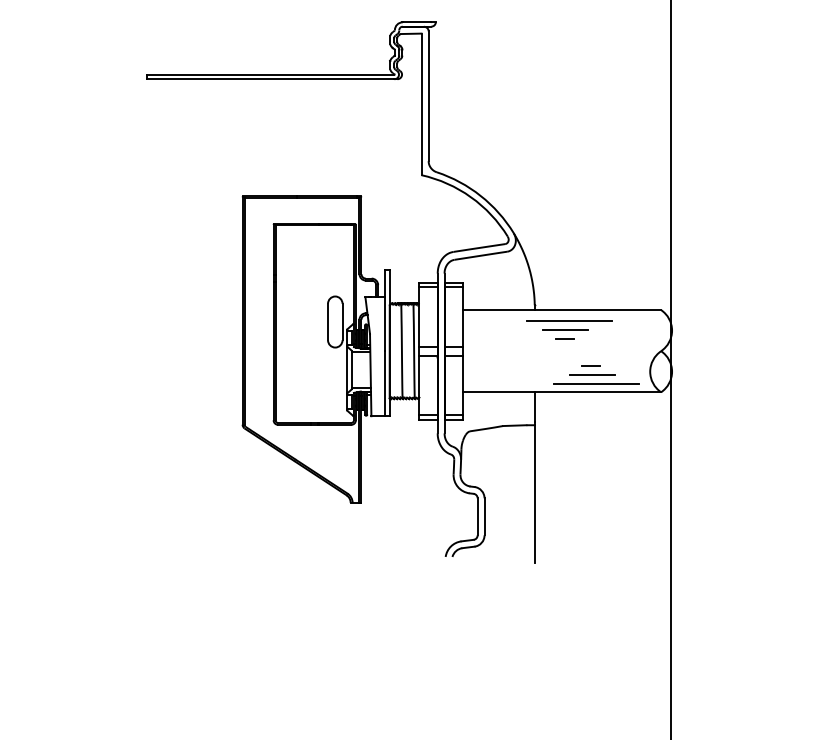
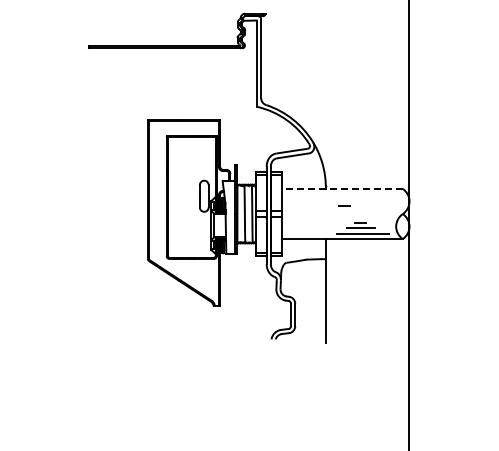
line: (560, 309) -> (341, 188), solid -> dashed
line: (570, 320) -> (347, 195), removed
line: (565, 330) -> (344, 201), removed

